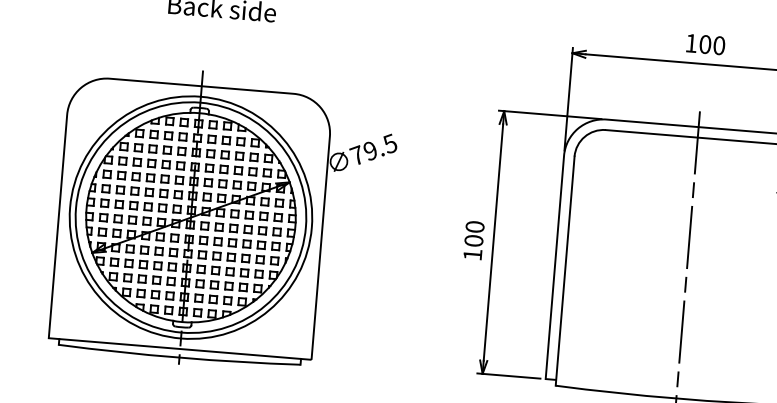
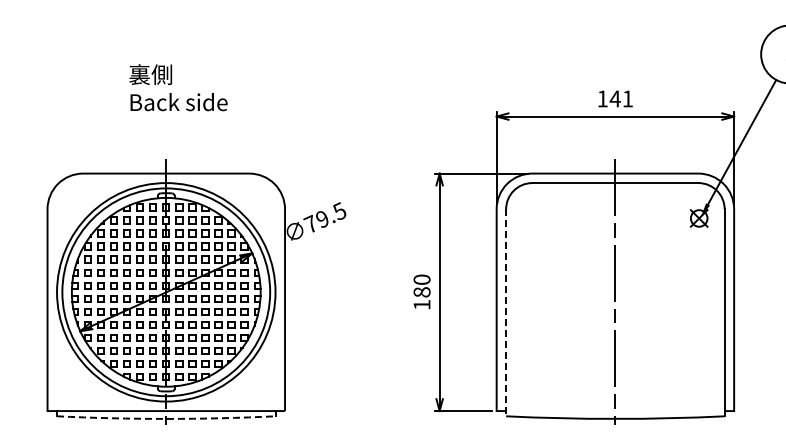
text: (712, 44) -> (621, 98), 100 -> 141
text: (474, 241) -> (422, 292), 100 -> 180
line: (565, 270) -> (506, 312), solid -> dashed
arc: (179, 357) -> (166, 418), solid -> dashed

